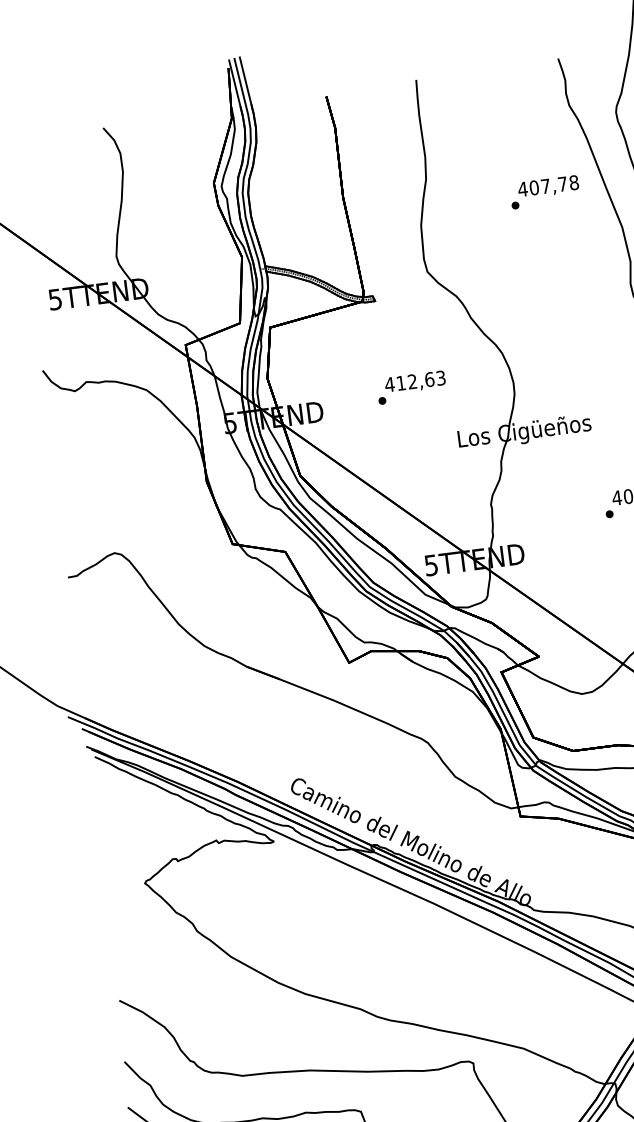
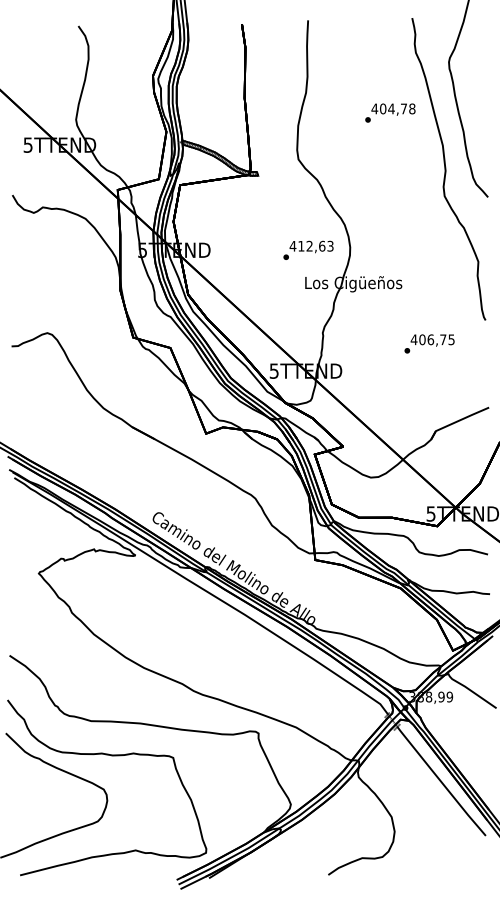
text: (545, 185) -> (391, 108), 407,78 -> 404,78
text: (411, 386) -> (308, 249), moved

